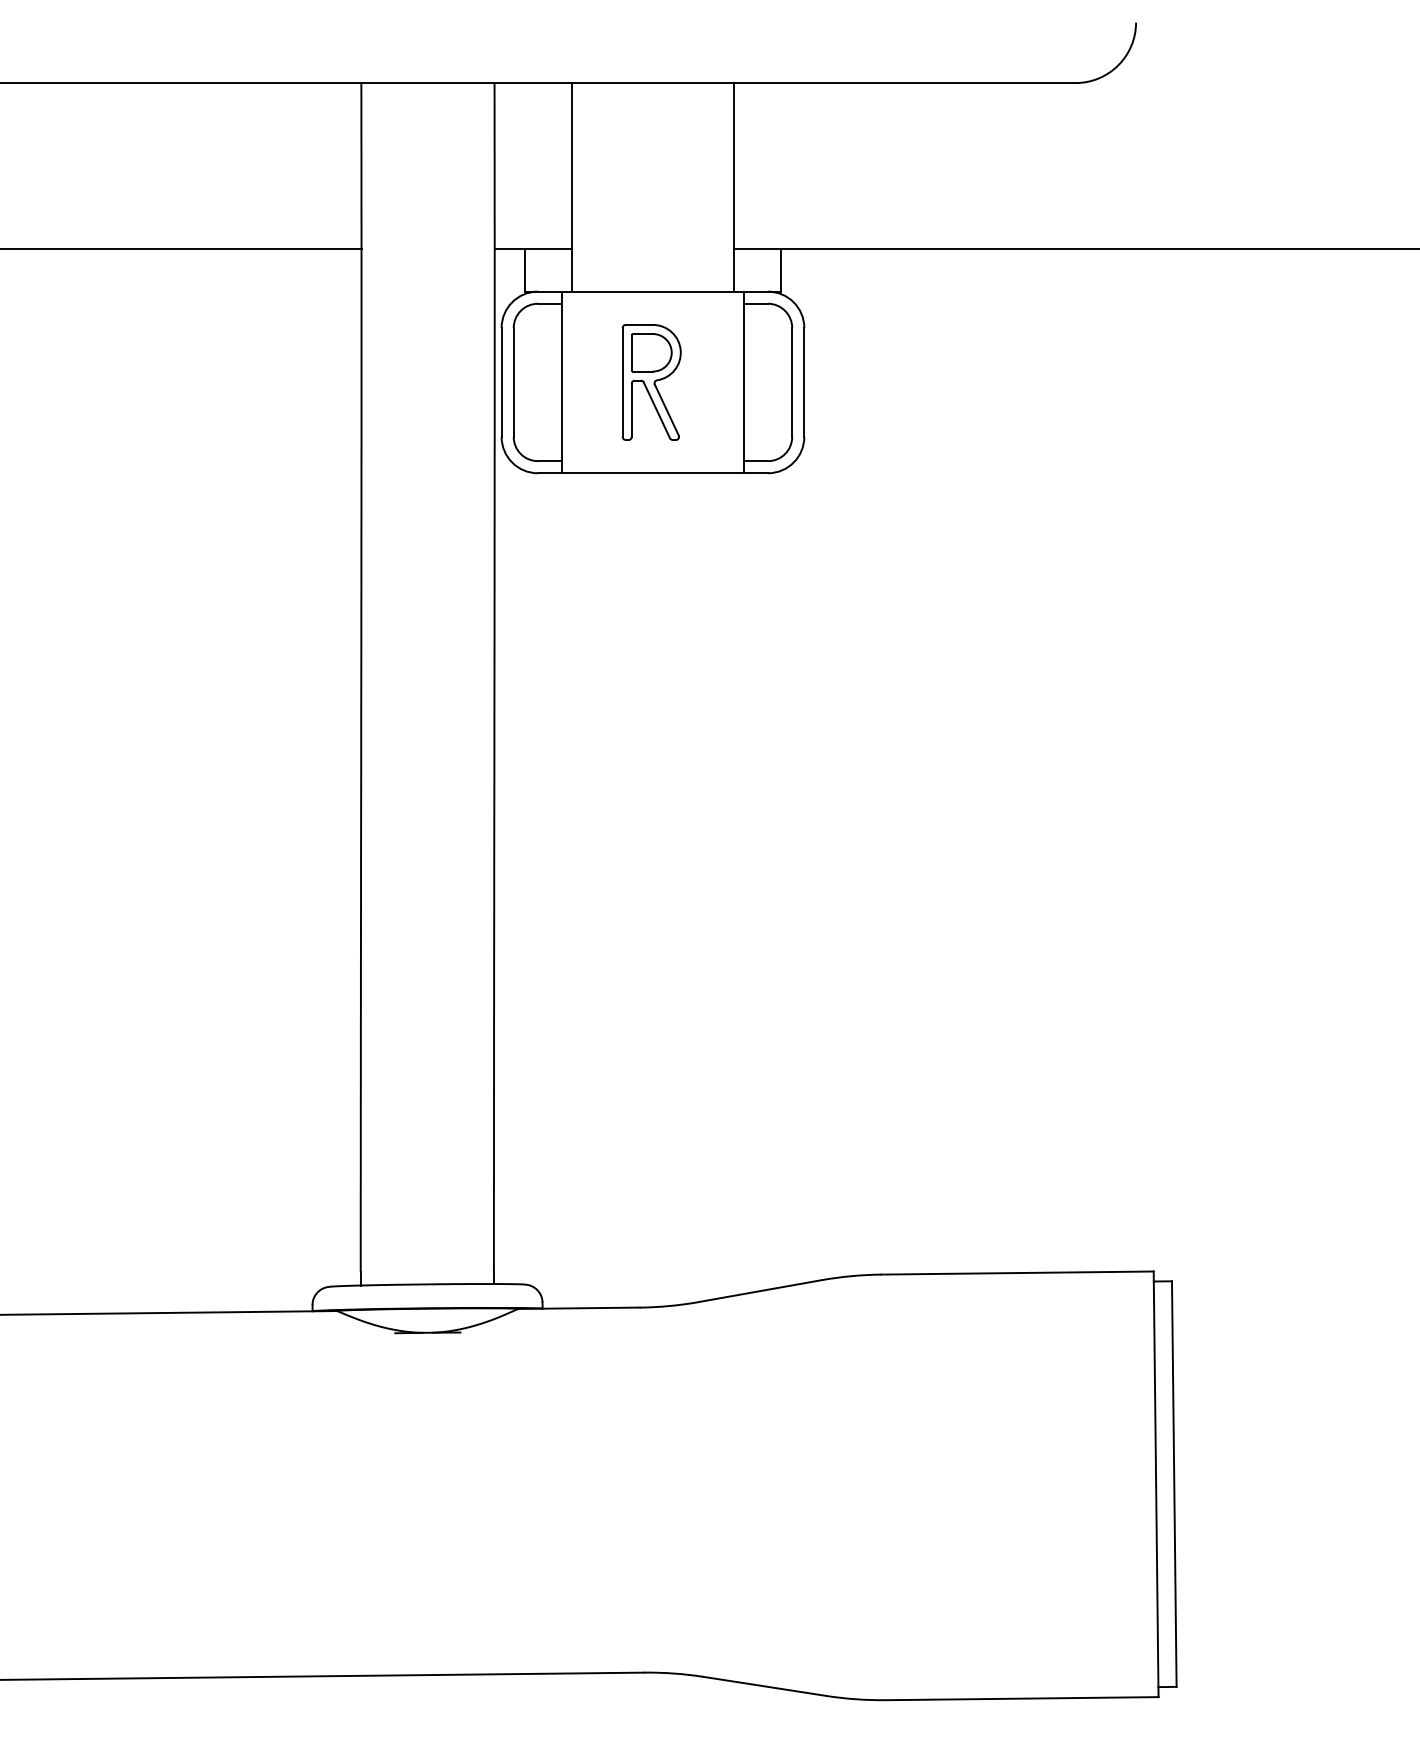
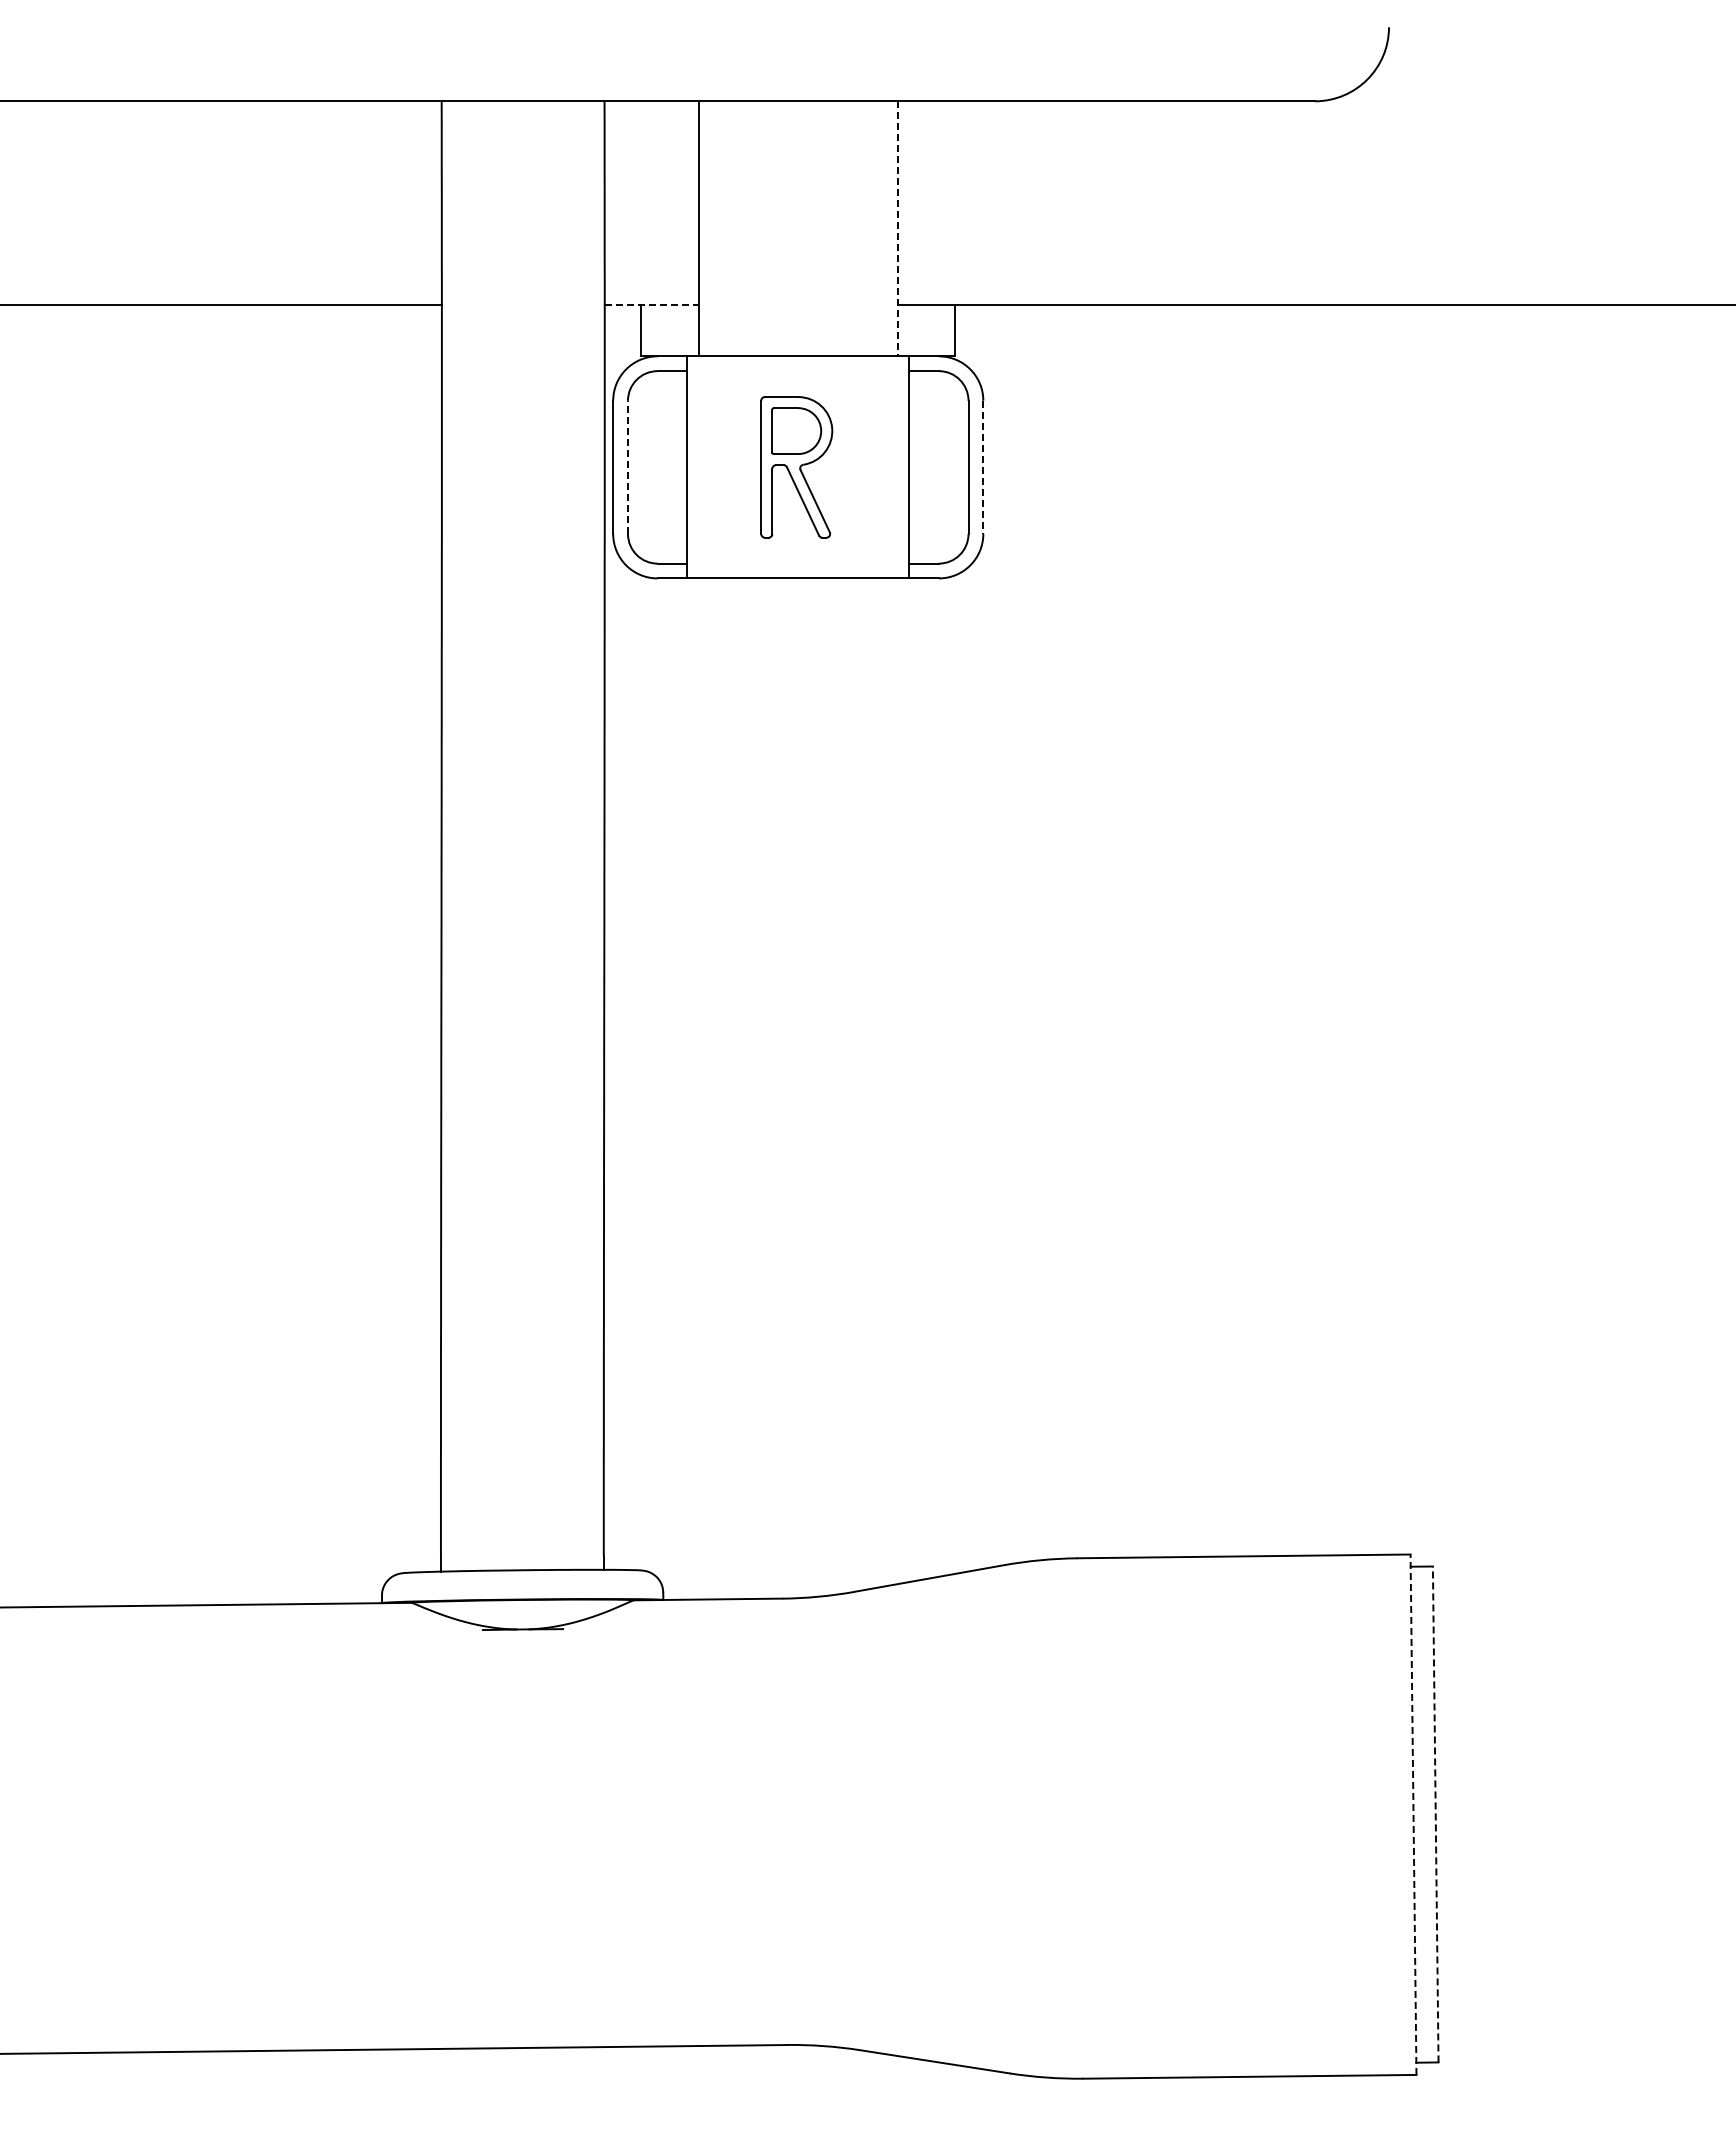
line: (734, 187) -> (897, 228), solid -> dashed
line: (532, 249) -> (651, 304), solid -> dashed
line: (514, 382) -> (628, 467), solid -> dashed
line: (804, 382) -> (983, 467), solid -> dashed
line: (1156, 1484) -> (1413, 1814), solid -> dashed
line: (1174, 1484) -> (1435, 1814), solid -> dashed

